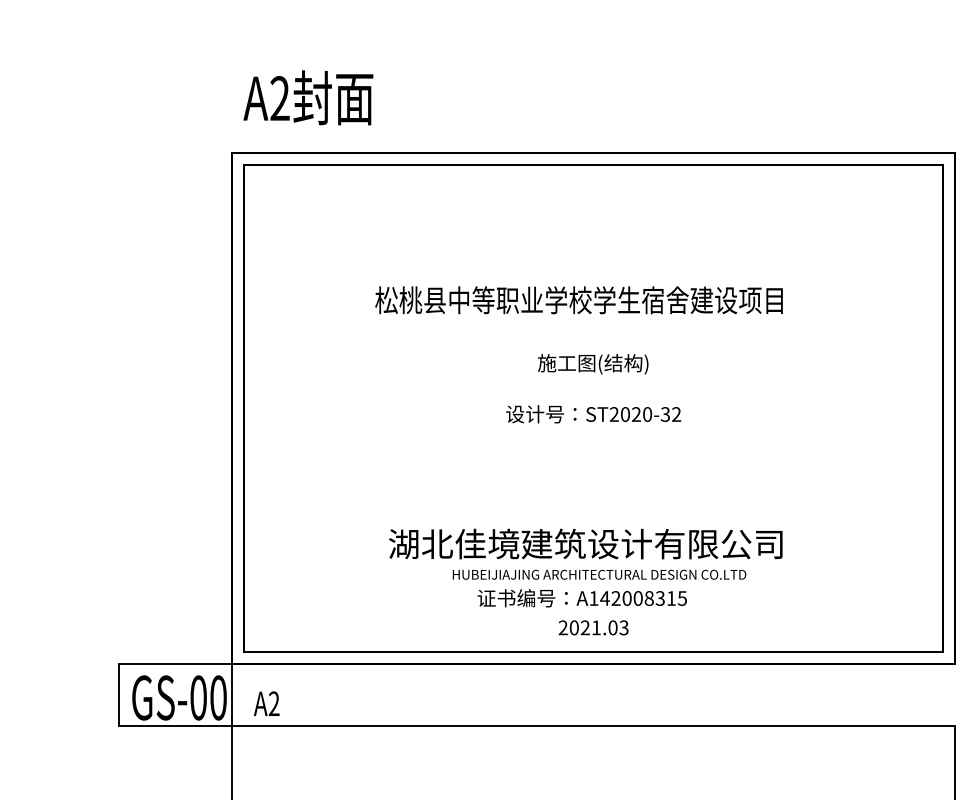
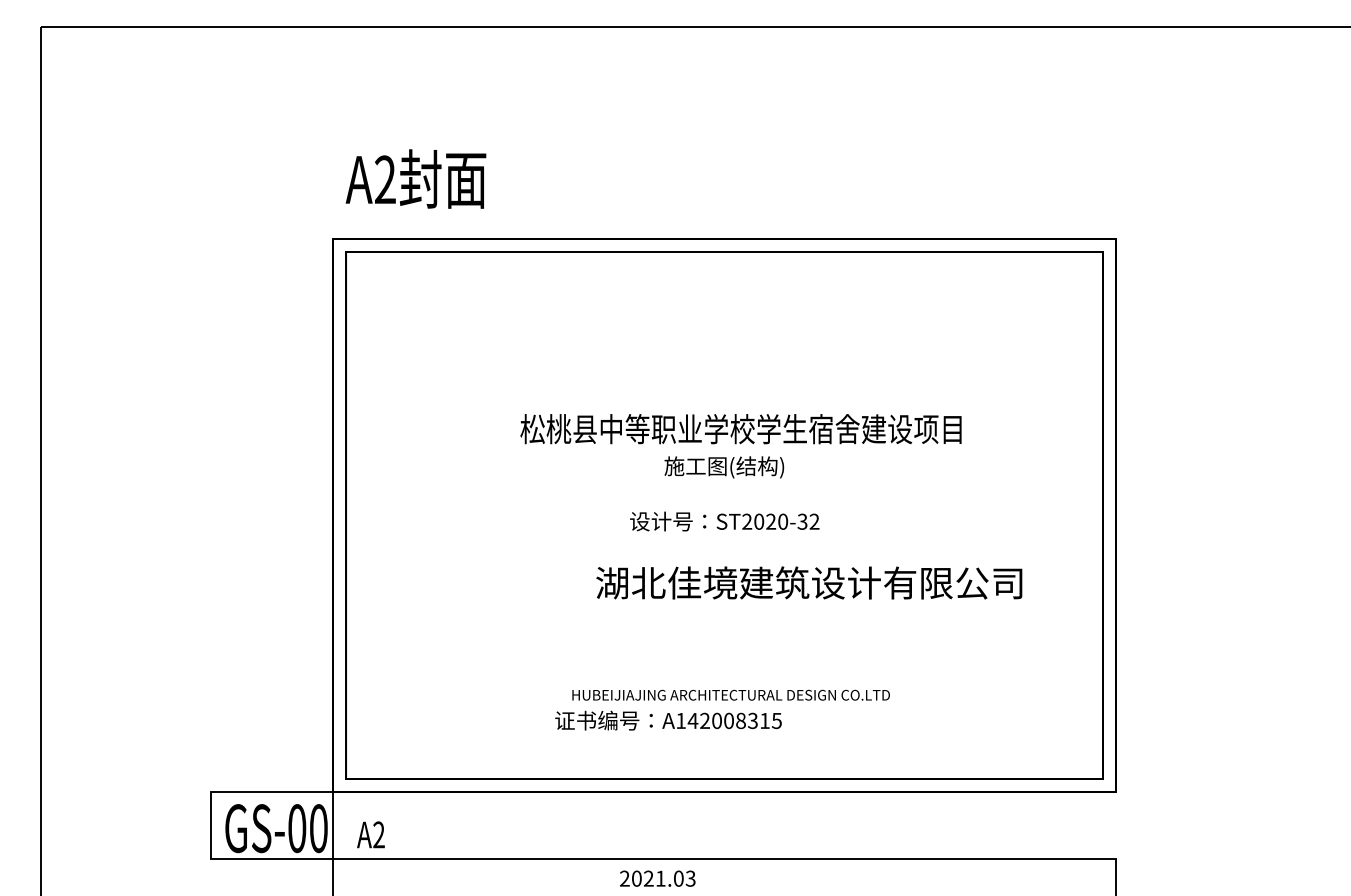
text: (578, 300) -> (740, 429), moved
text: (585, 543) -> (809, 582), moved
text: (582, 598) -> (668, 720), moved
text: (593, 627) -> (657, 878), moved

